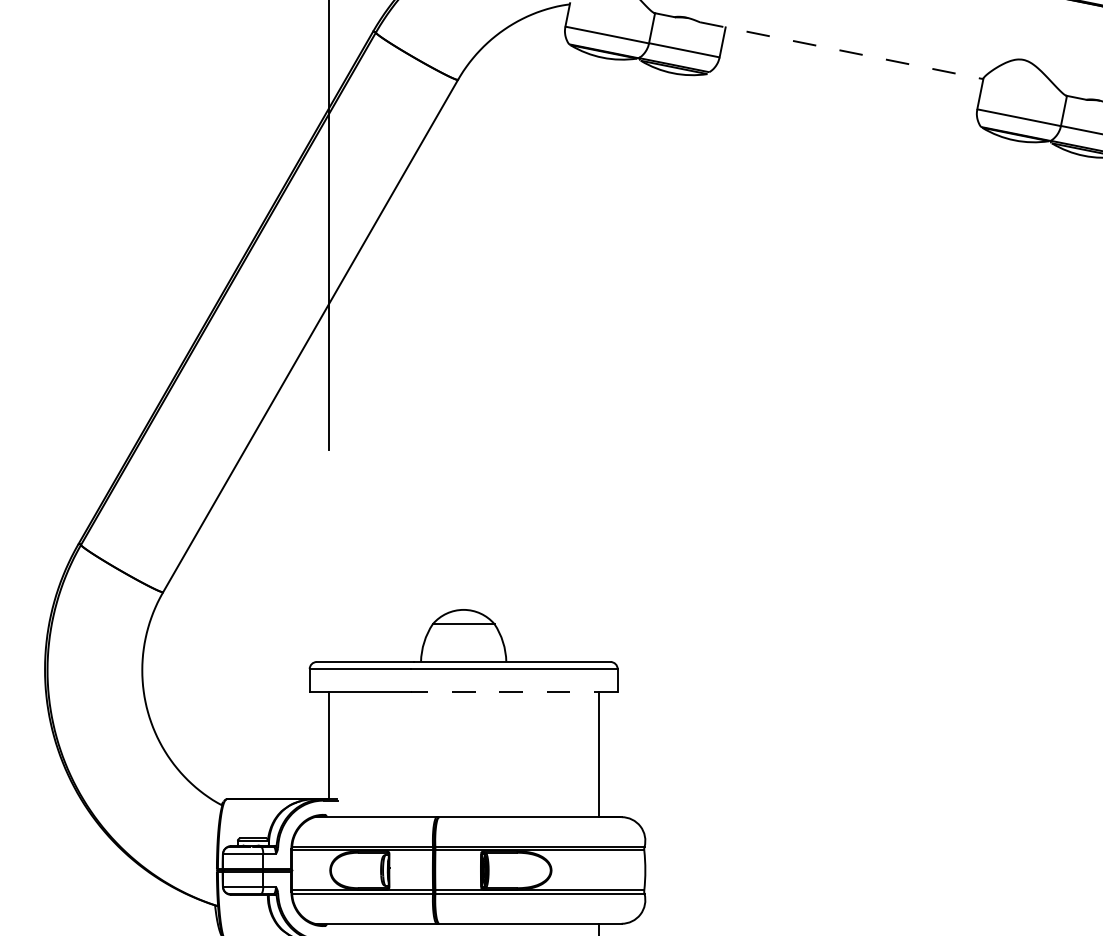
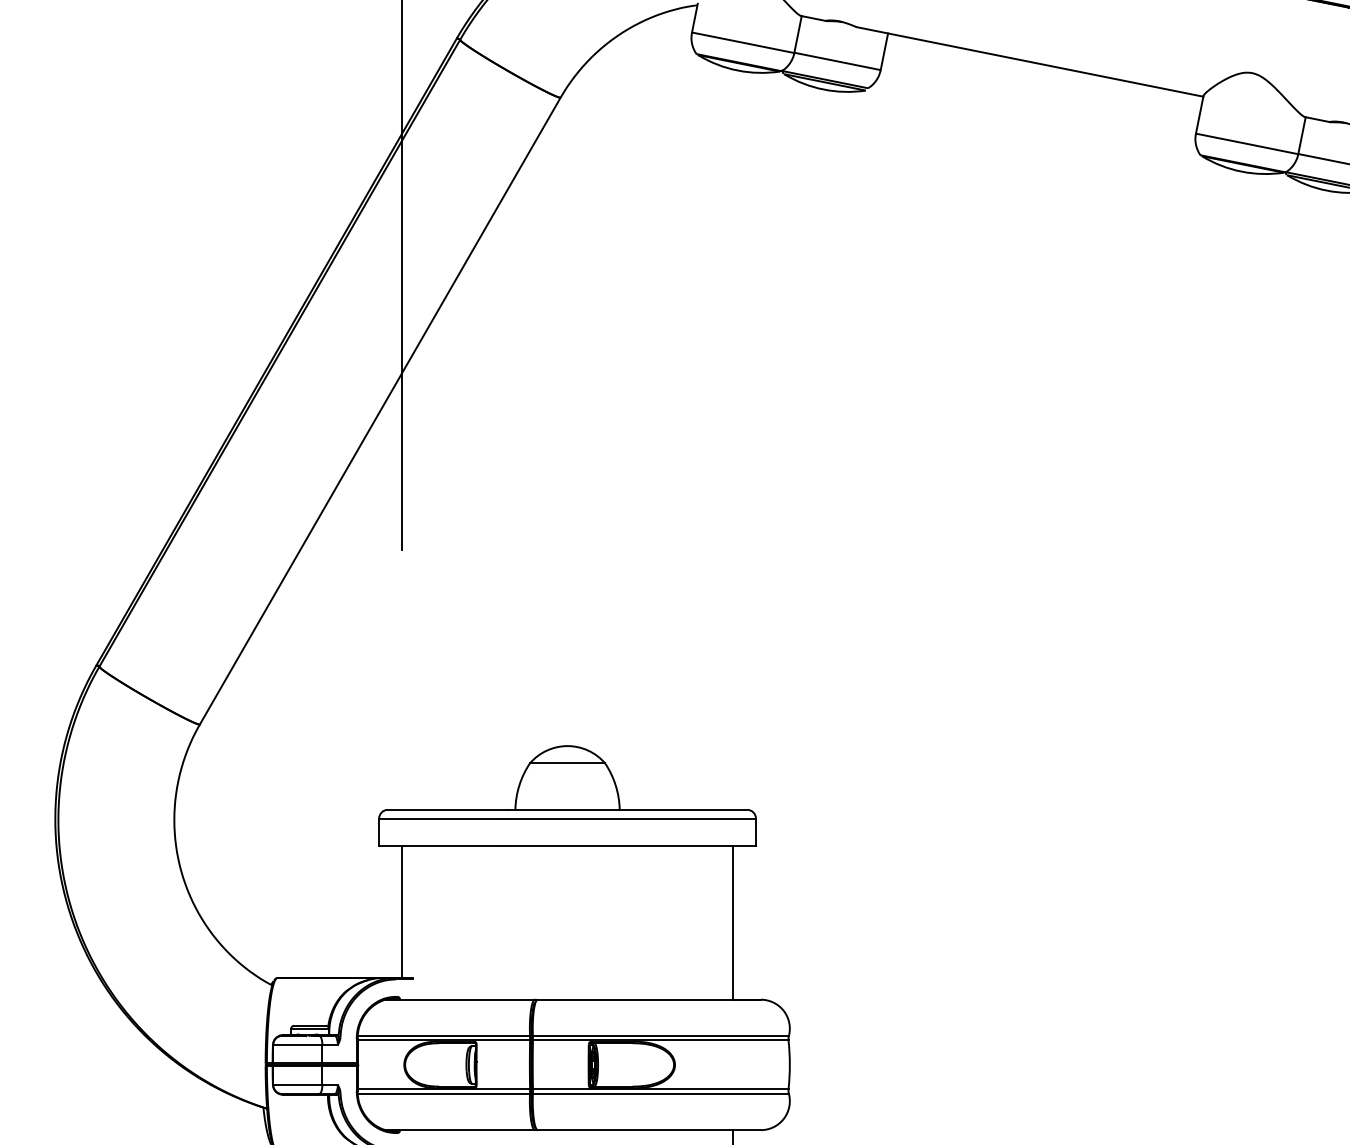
line: (842, 50) -> (1031, 61), dashed -> solid
line: (514, 691) -> (629, 845), dashed -> solid

